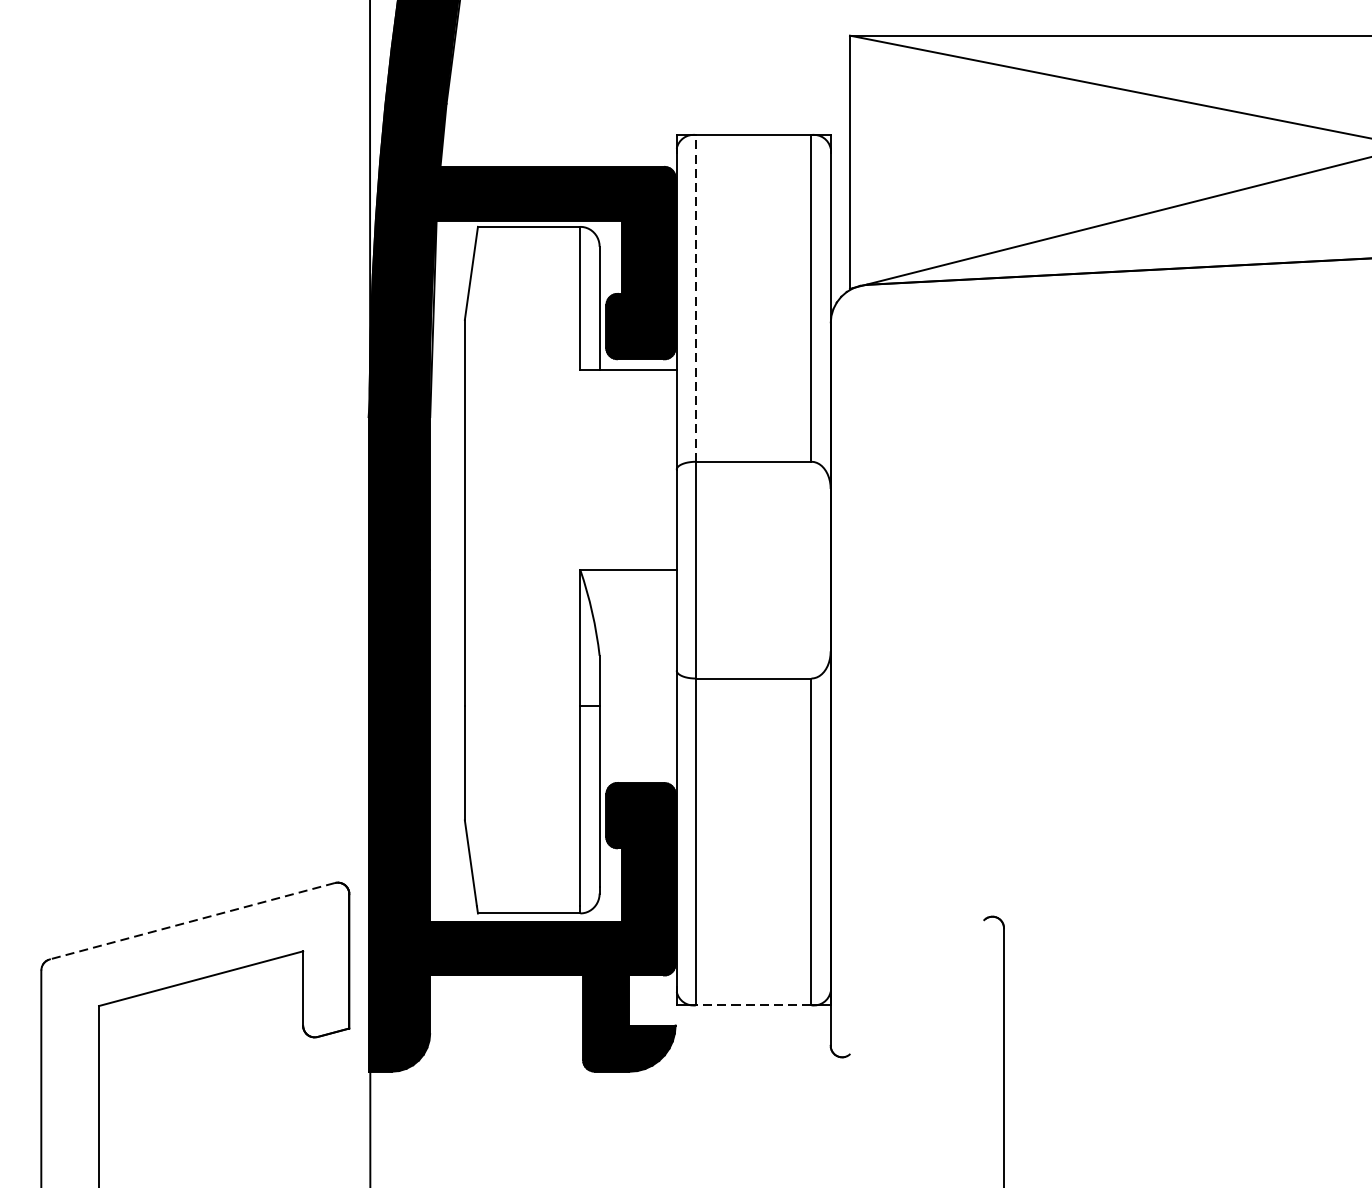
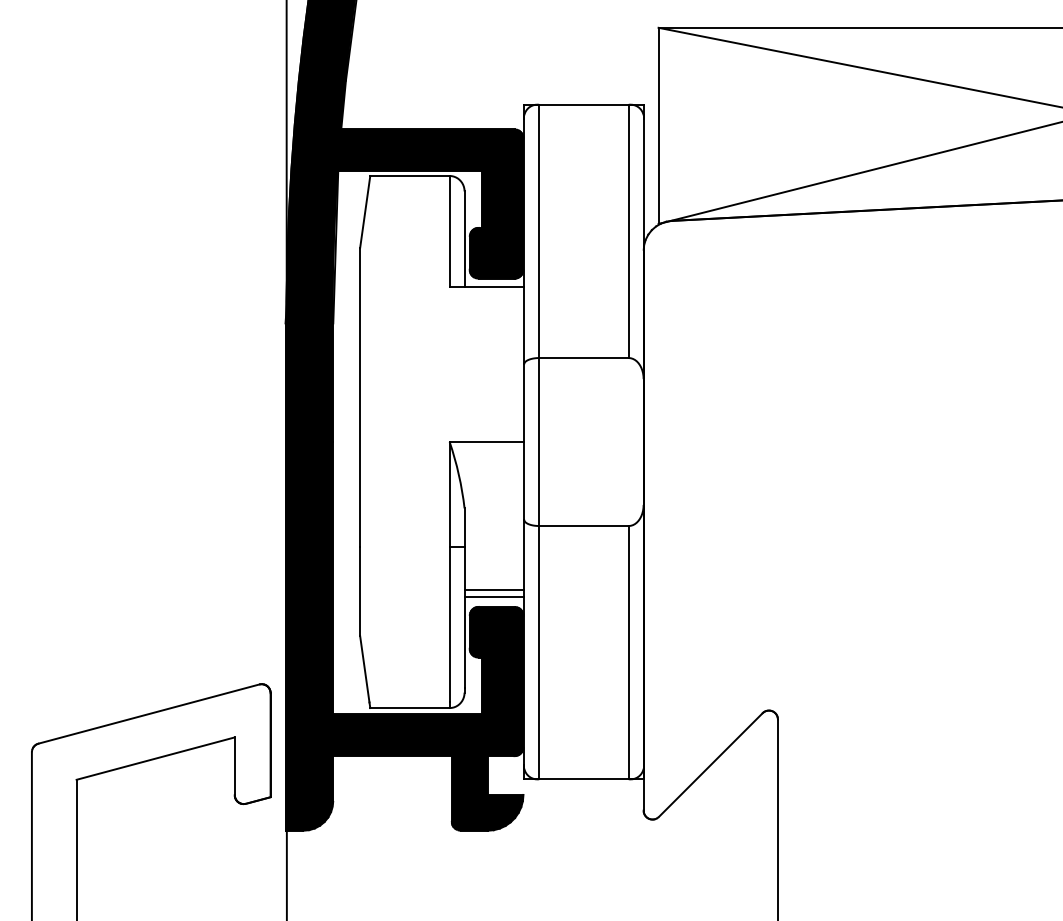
line: (696, 298) -> (539, 231), dashed -> solid
line: (638, 761) -> (494, 590), added
line: (638, 770) -> (494, 597), added
line: (191, 921) -> (148, 714), dashed -> solid
line: (916, 986) -> (710, 764), added
line: (753, 1005) -> (583, 779), dashed -> solid

